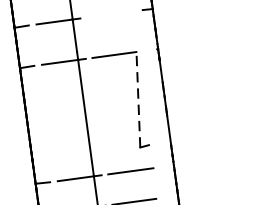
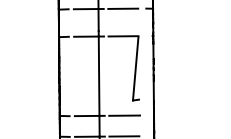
line: (109, 14) -> (123, 8), added
line: (138, 100) -> (135, 68), dashed -> solid

